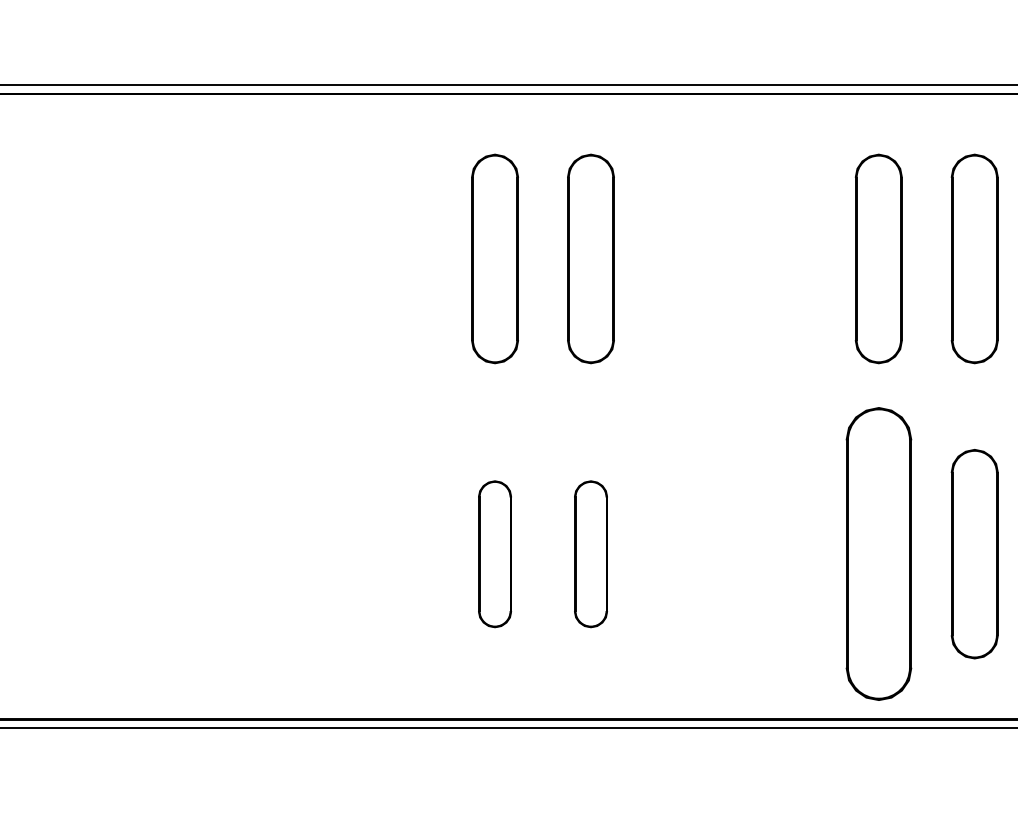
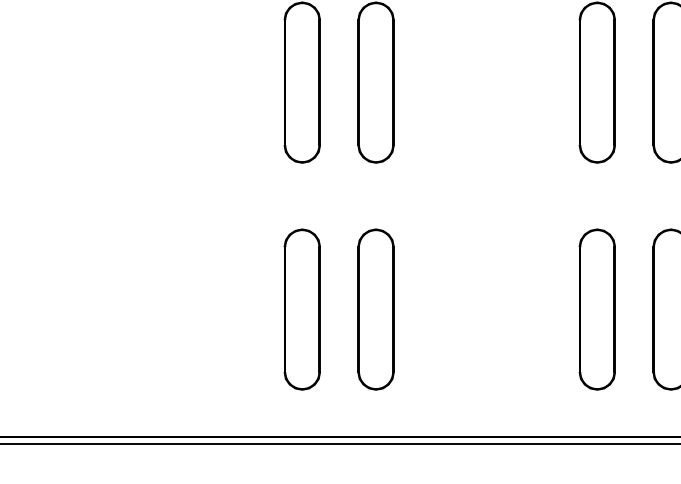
part: (494, 554) -> (301, 309), size x1.43
part: (590, 554) -> (375, 309), size x1.43
part: (878, 554) -> (597, 309), size x0.71

